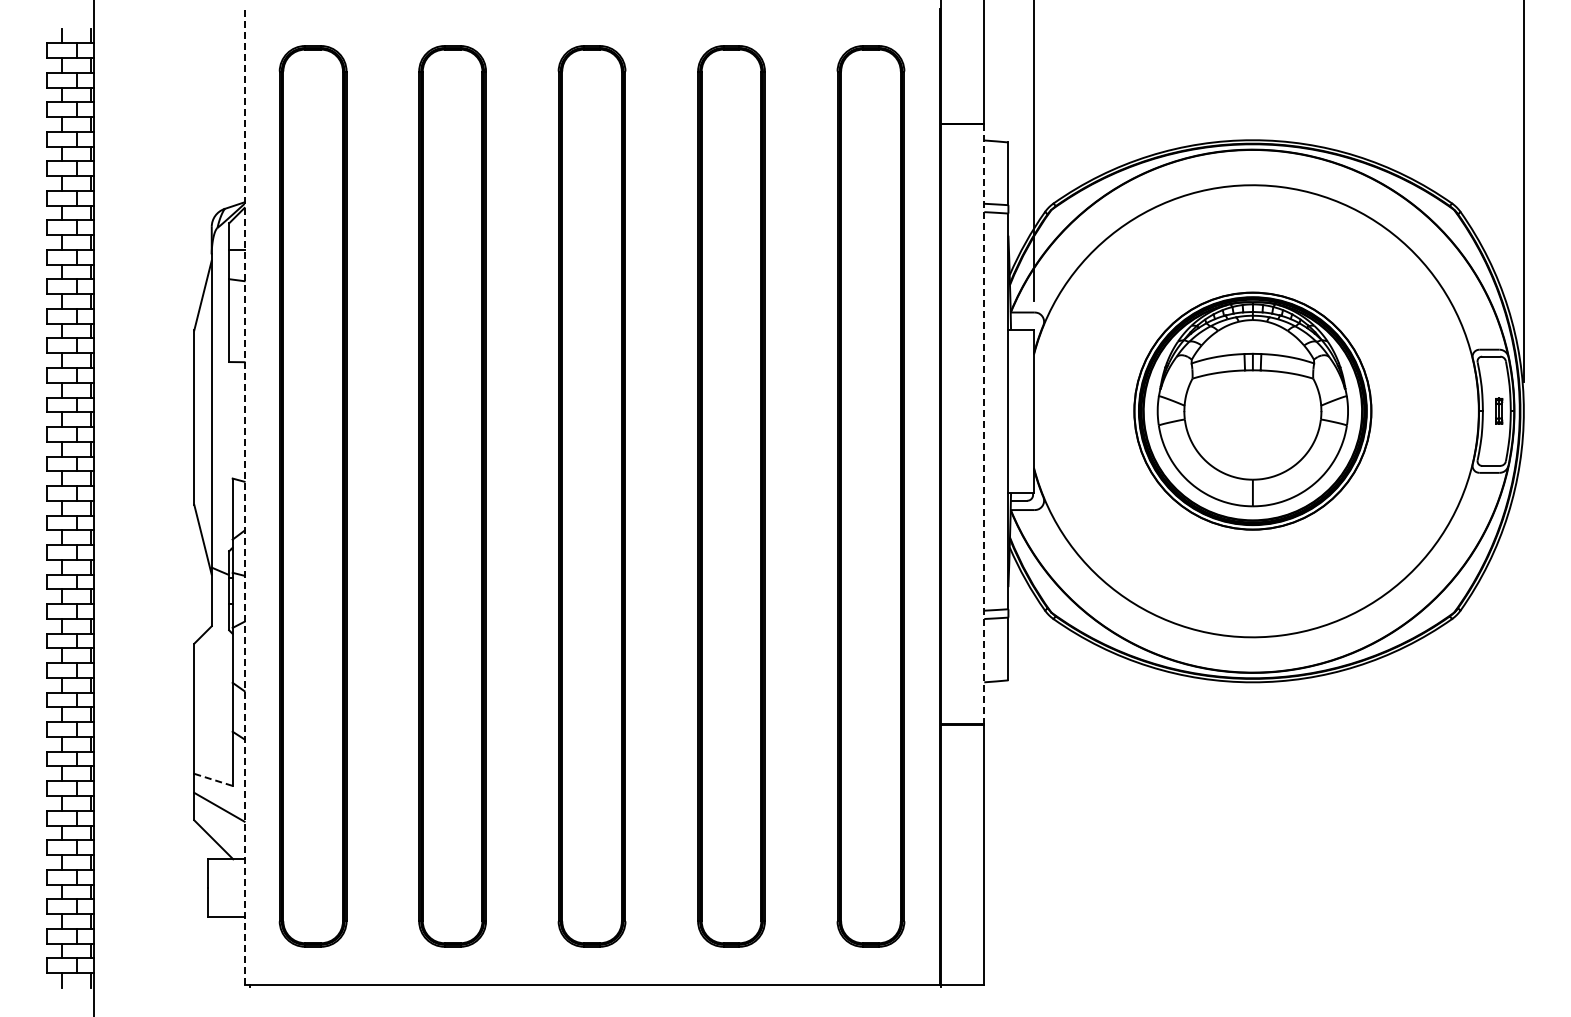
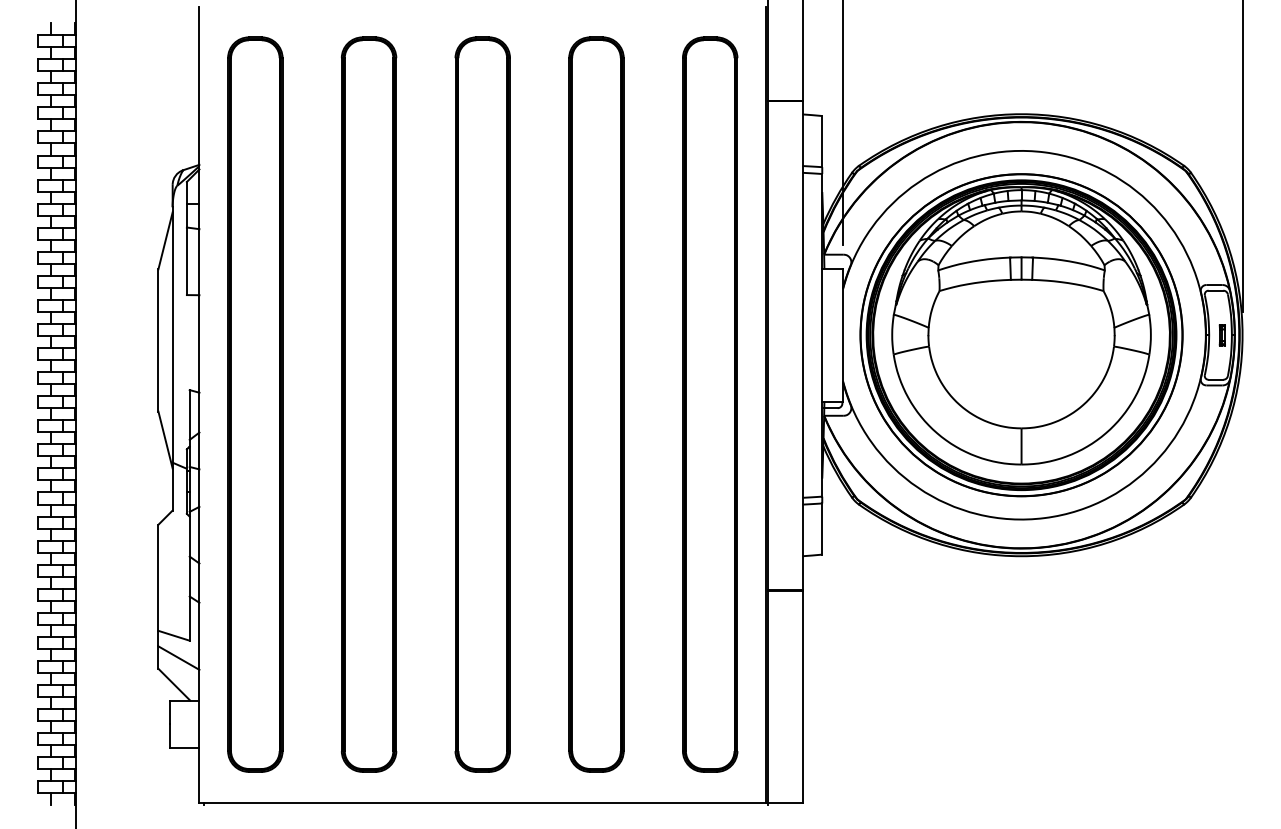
part: (1252, 410) -> (1021, 334), size x1.67
line: (984, 424) -> (802, 346), dashed -> solid
line: (244, 496) -> (199, 404), dashed -> solid
line: (213, 780) -> (174, 636), dashed -> solid

